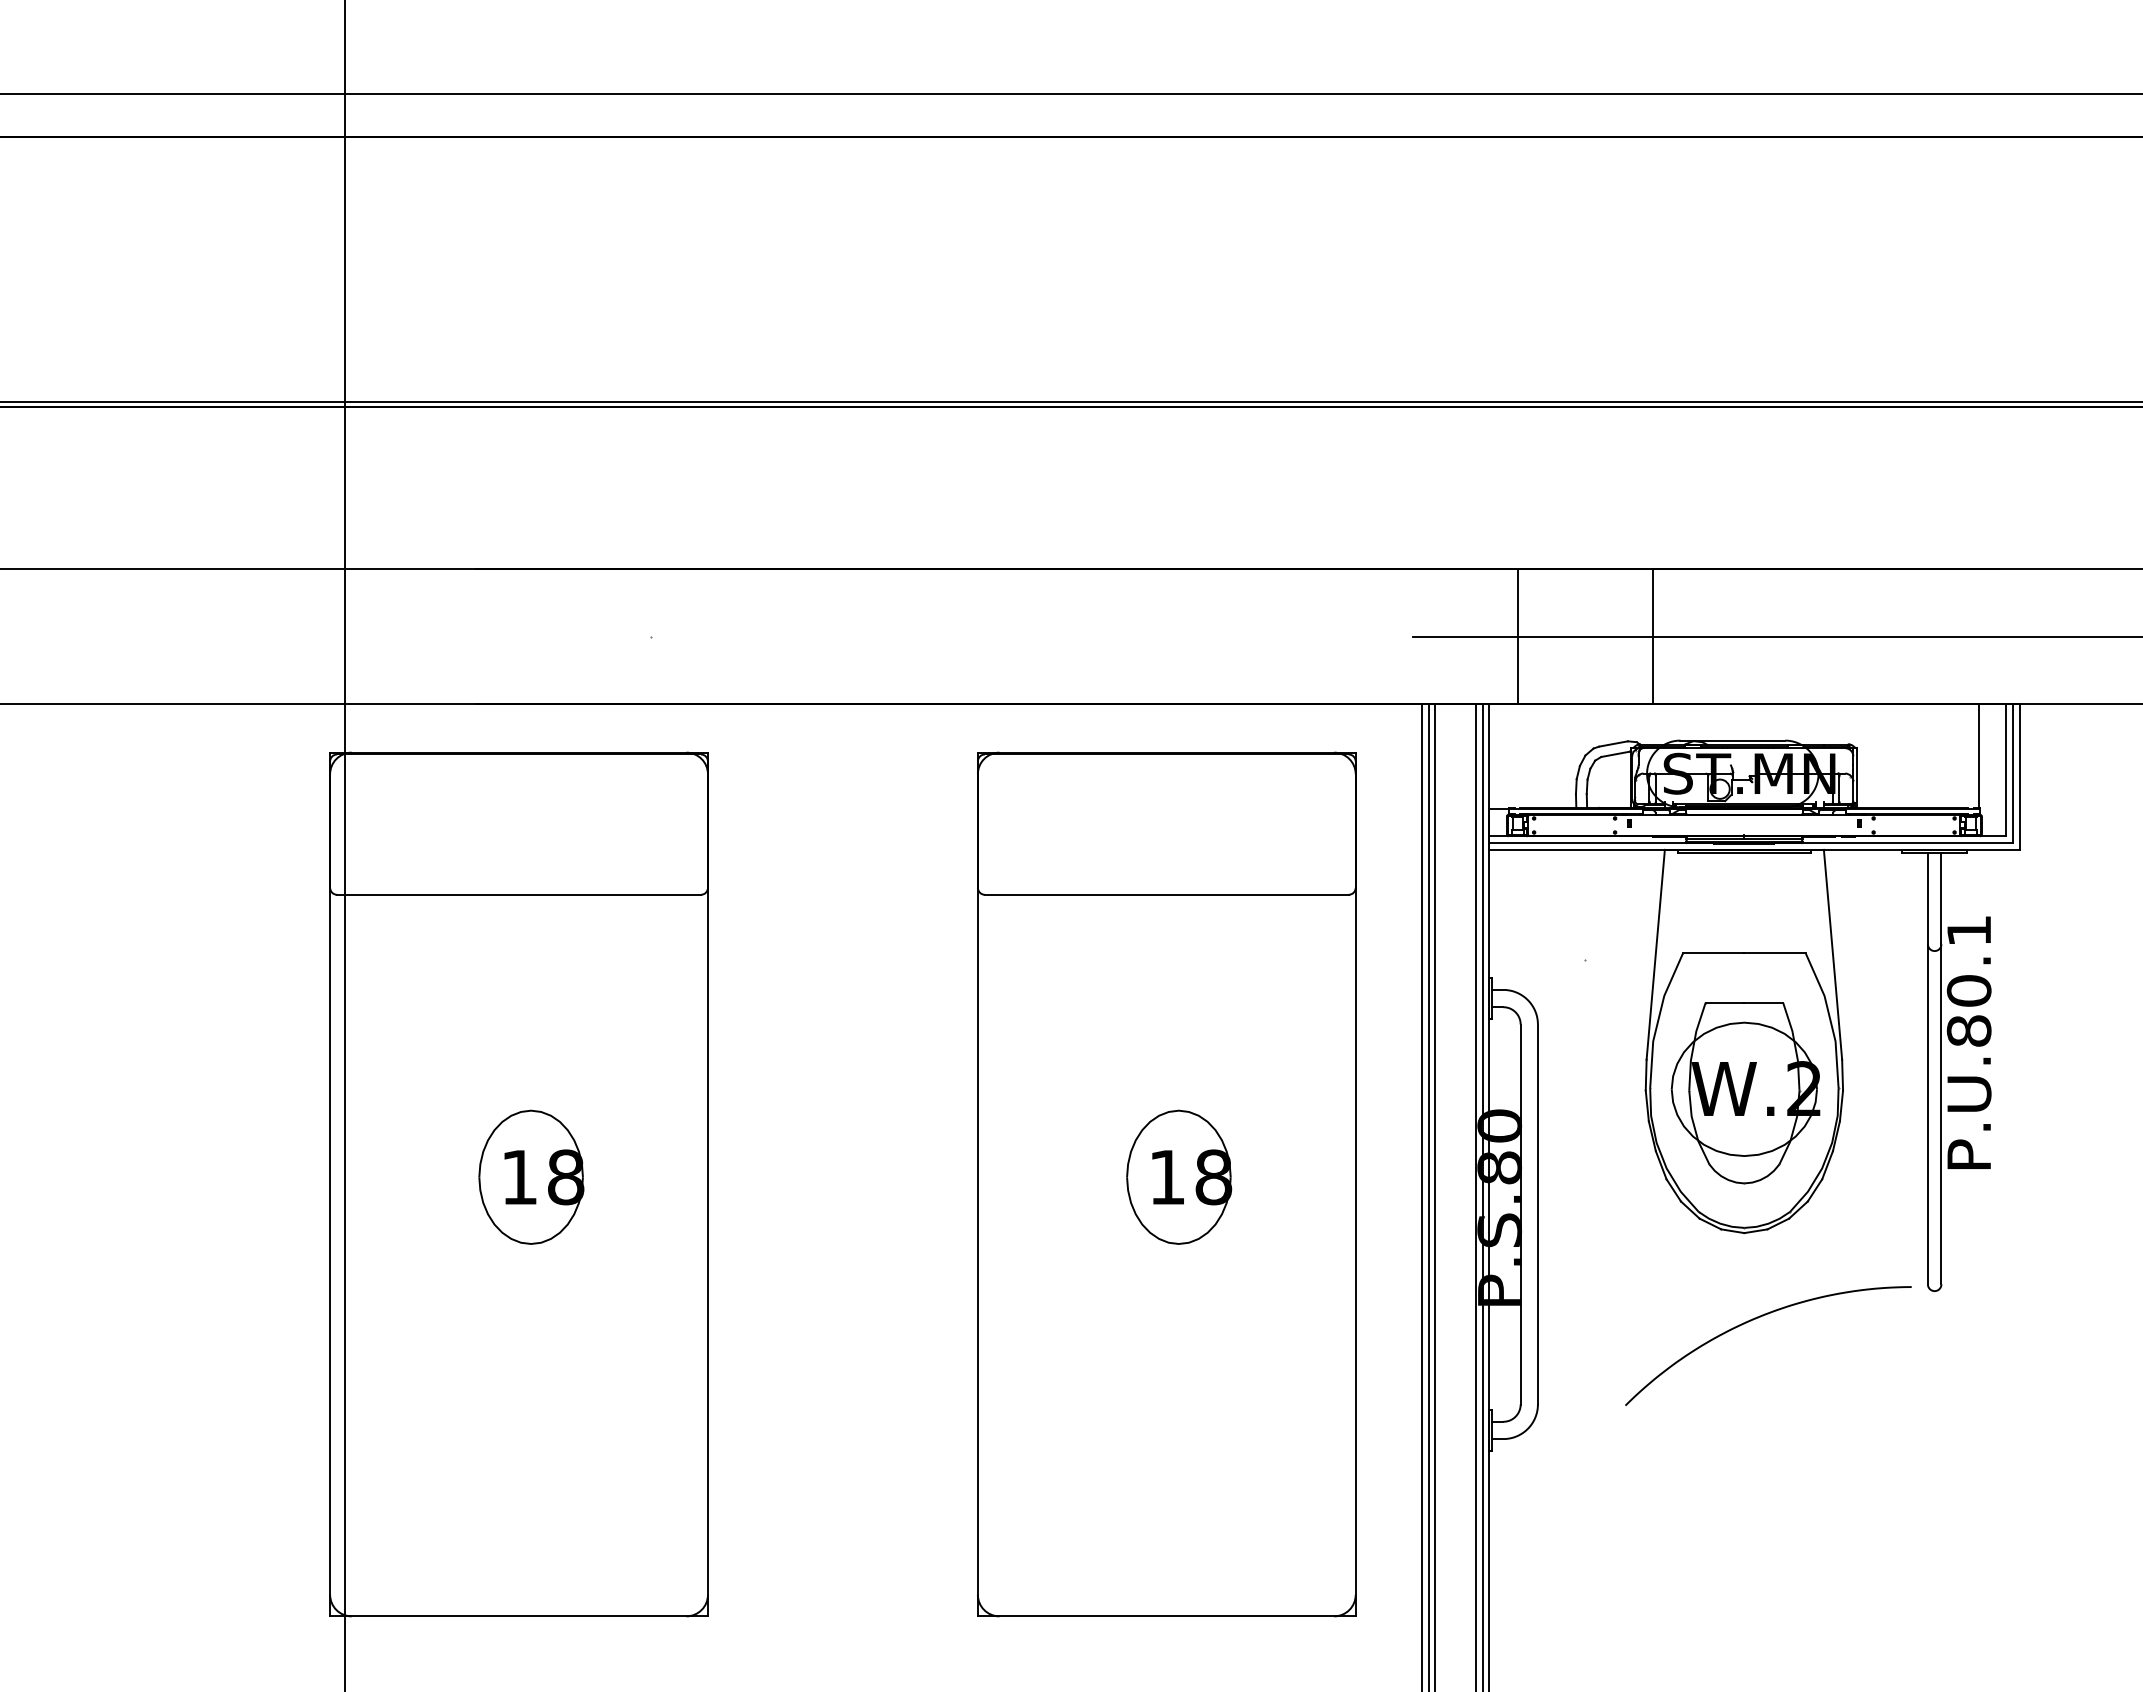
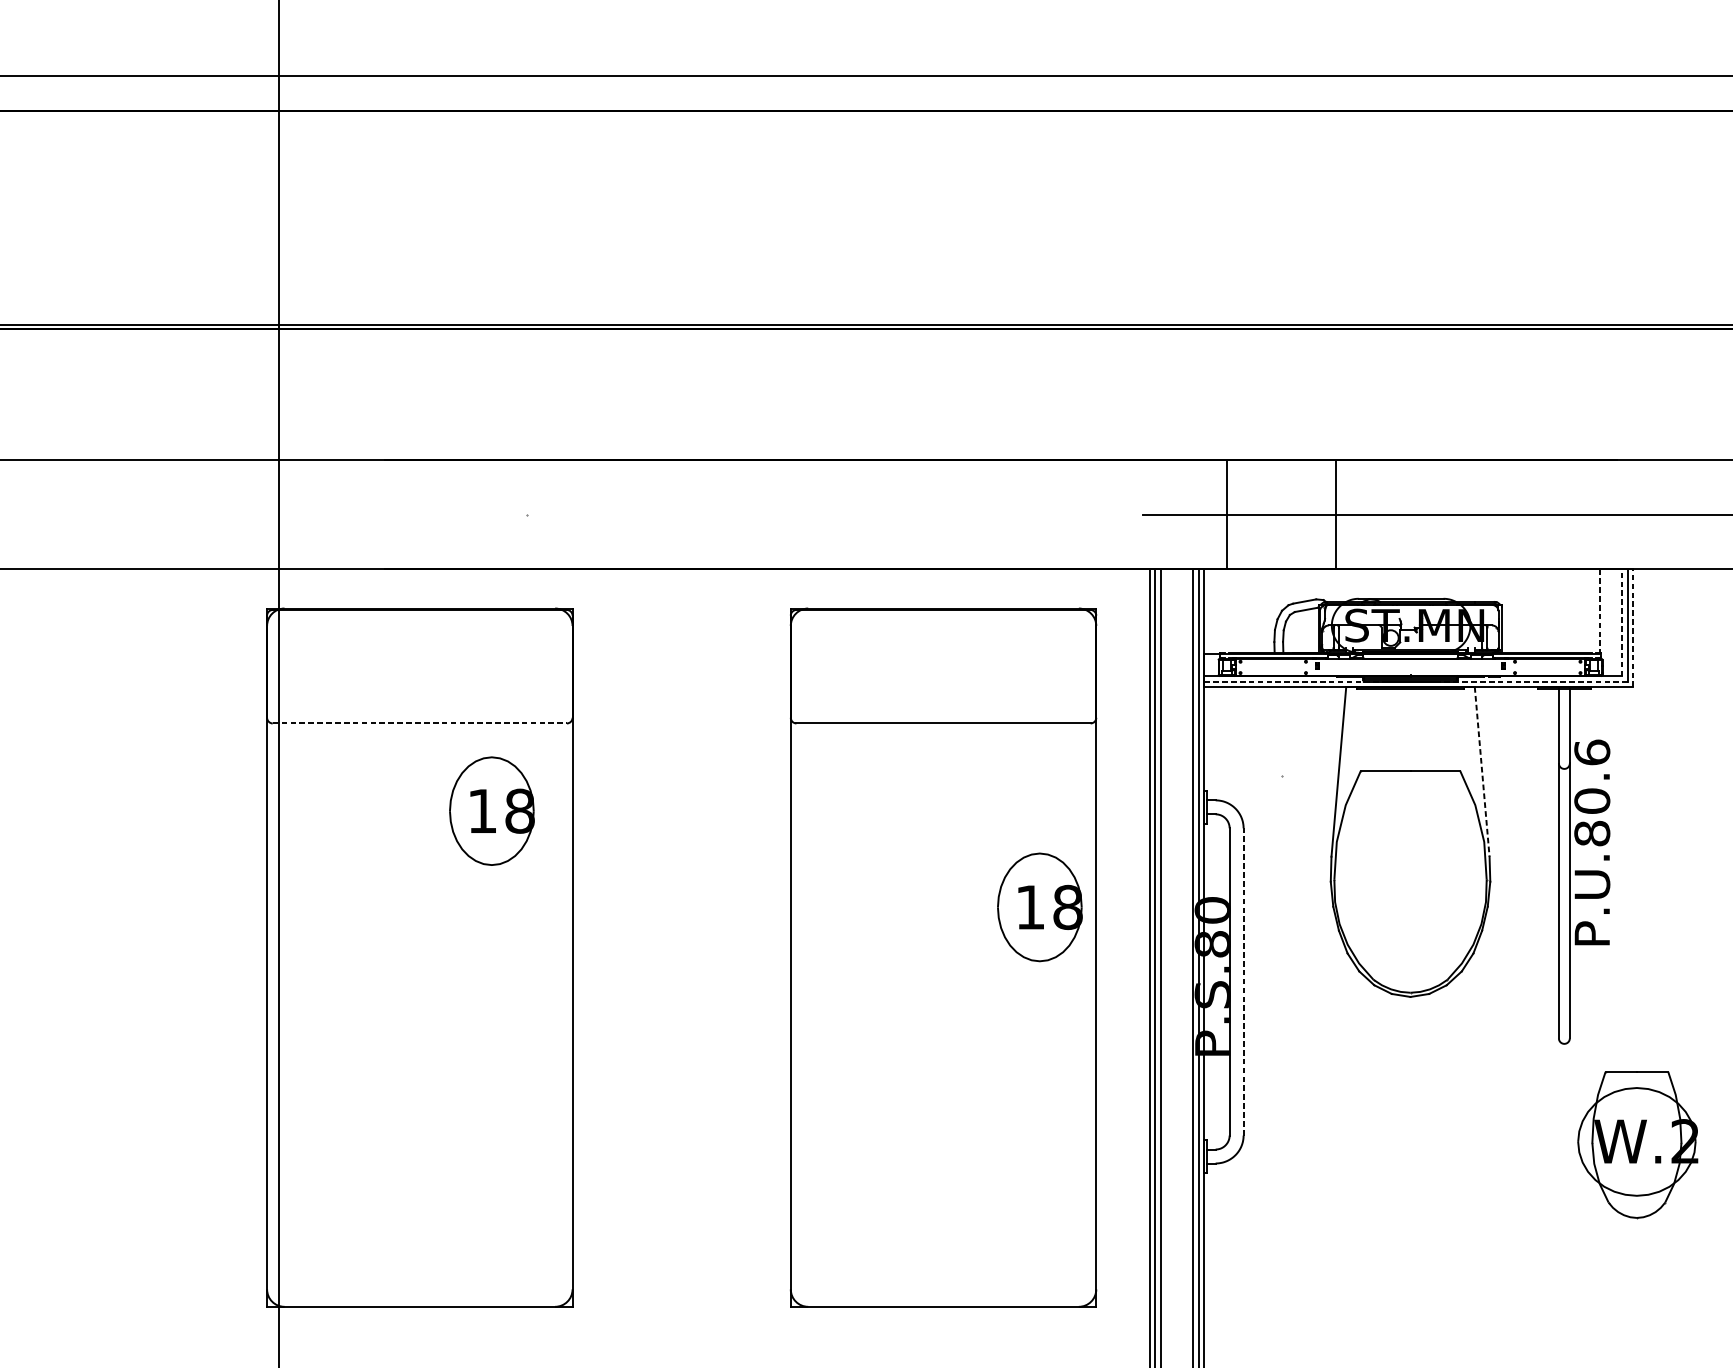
line: (1979, 756) -> (1600, 611), solid -> dashed
line: (2006, 769) -> (1622, 622), solid -> dashed
line: (2019, 776) -> (1632, 627), solid -> dashed
line: (1751, 843) -> (1416, 681), solid -> dashed
line: (519, 894) -> (420, 723), solid -> dashed
text: (1968, 930) -> (1591, 752), P.U.80.1 -> P.U.80.6
line: (1833, 955) -> (1482, 772), solid -> dashed
part: (1745, 1093) -> (1637, 1145), moved
part: (531, 1176) -> (492, 810), moved
part: (1179, 1176) -> (1040, 906), moved
line: (1537, 1214) -> (1243, 981), solid -> dashed
curve: (1758, 1318) -> (1421, 1066), removed

